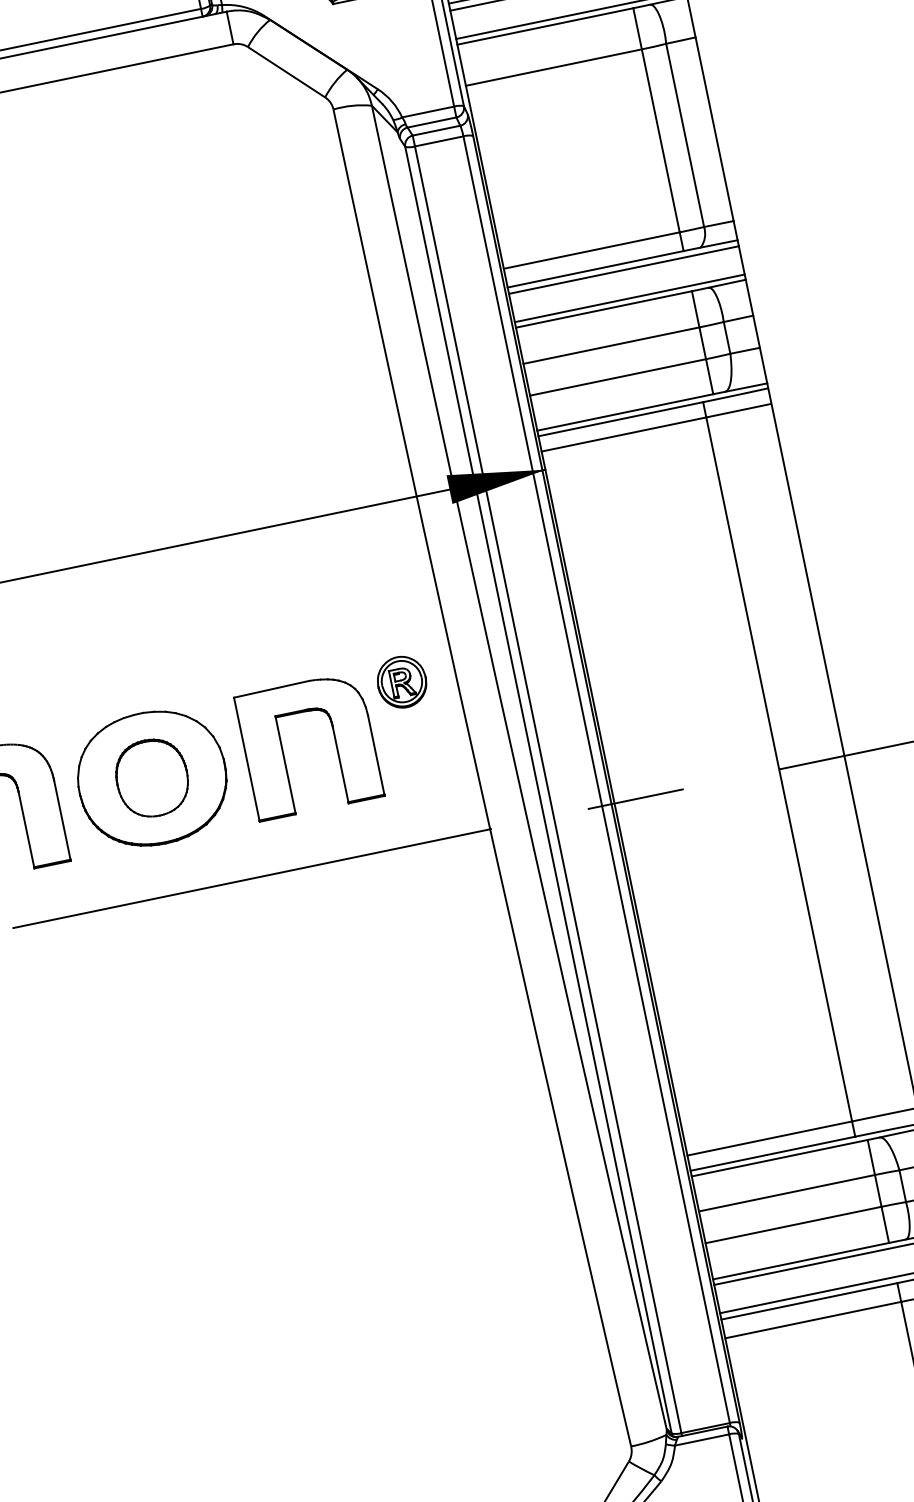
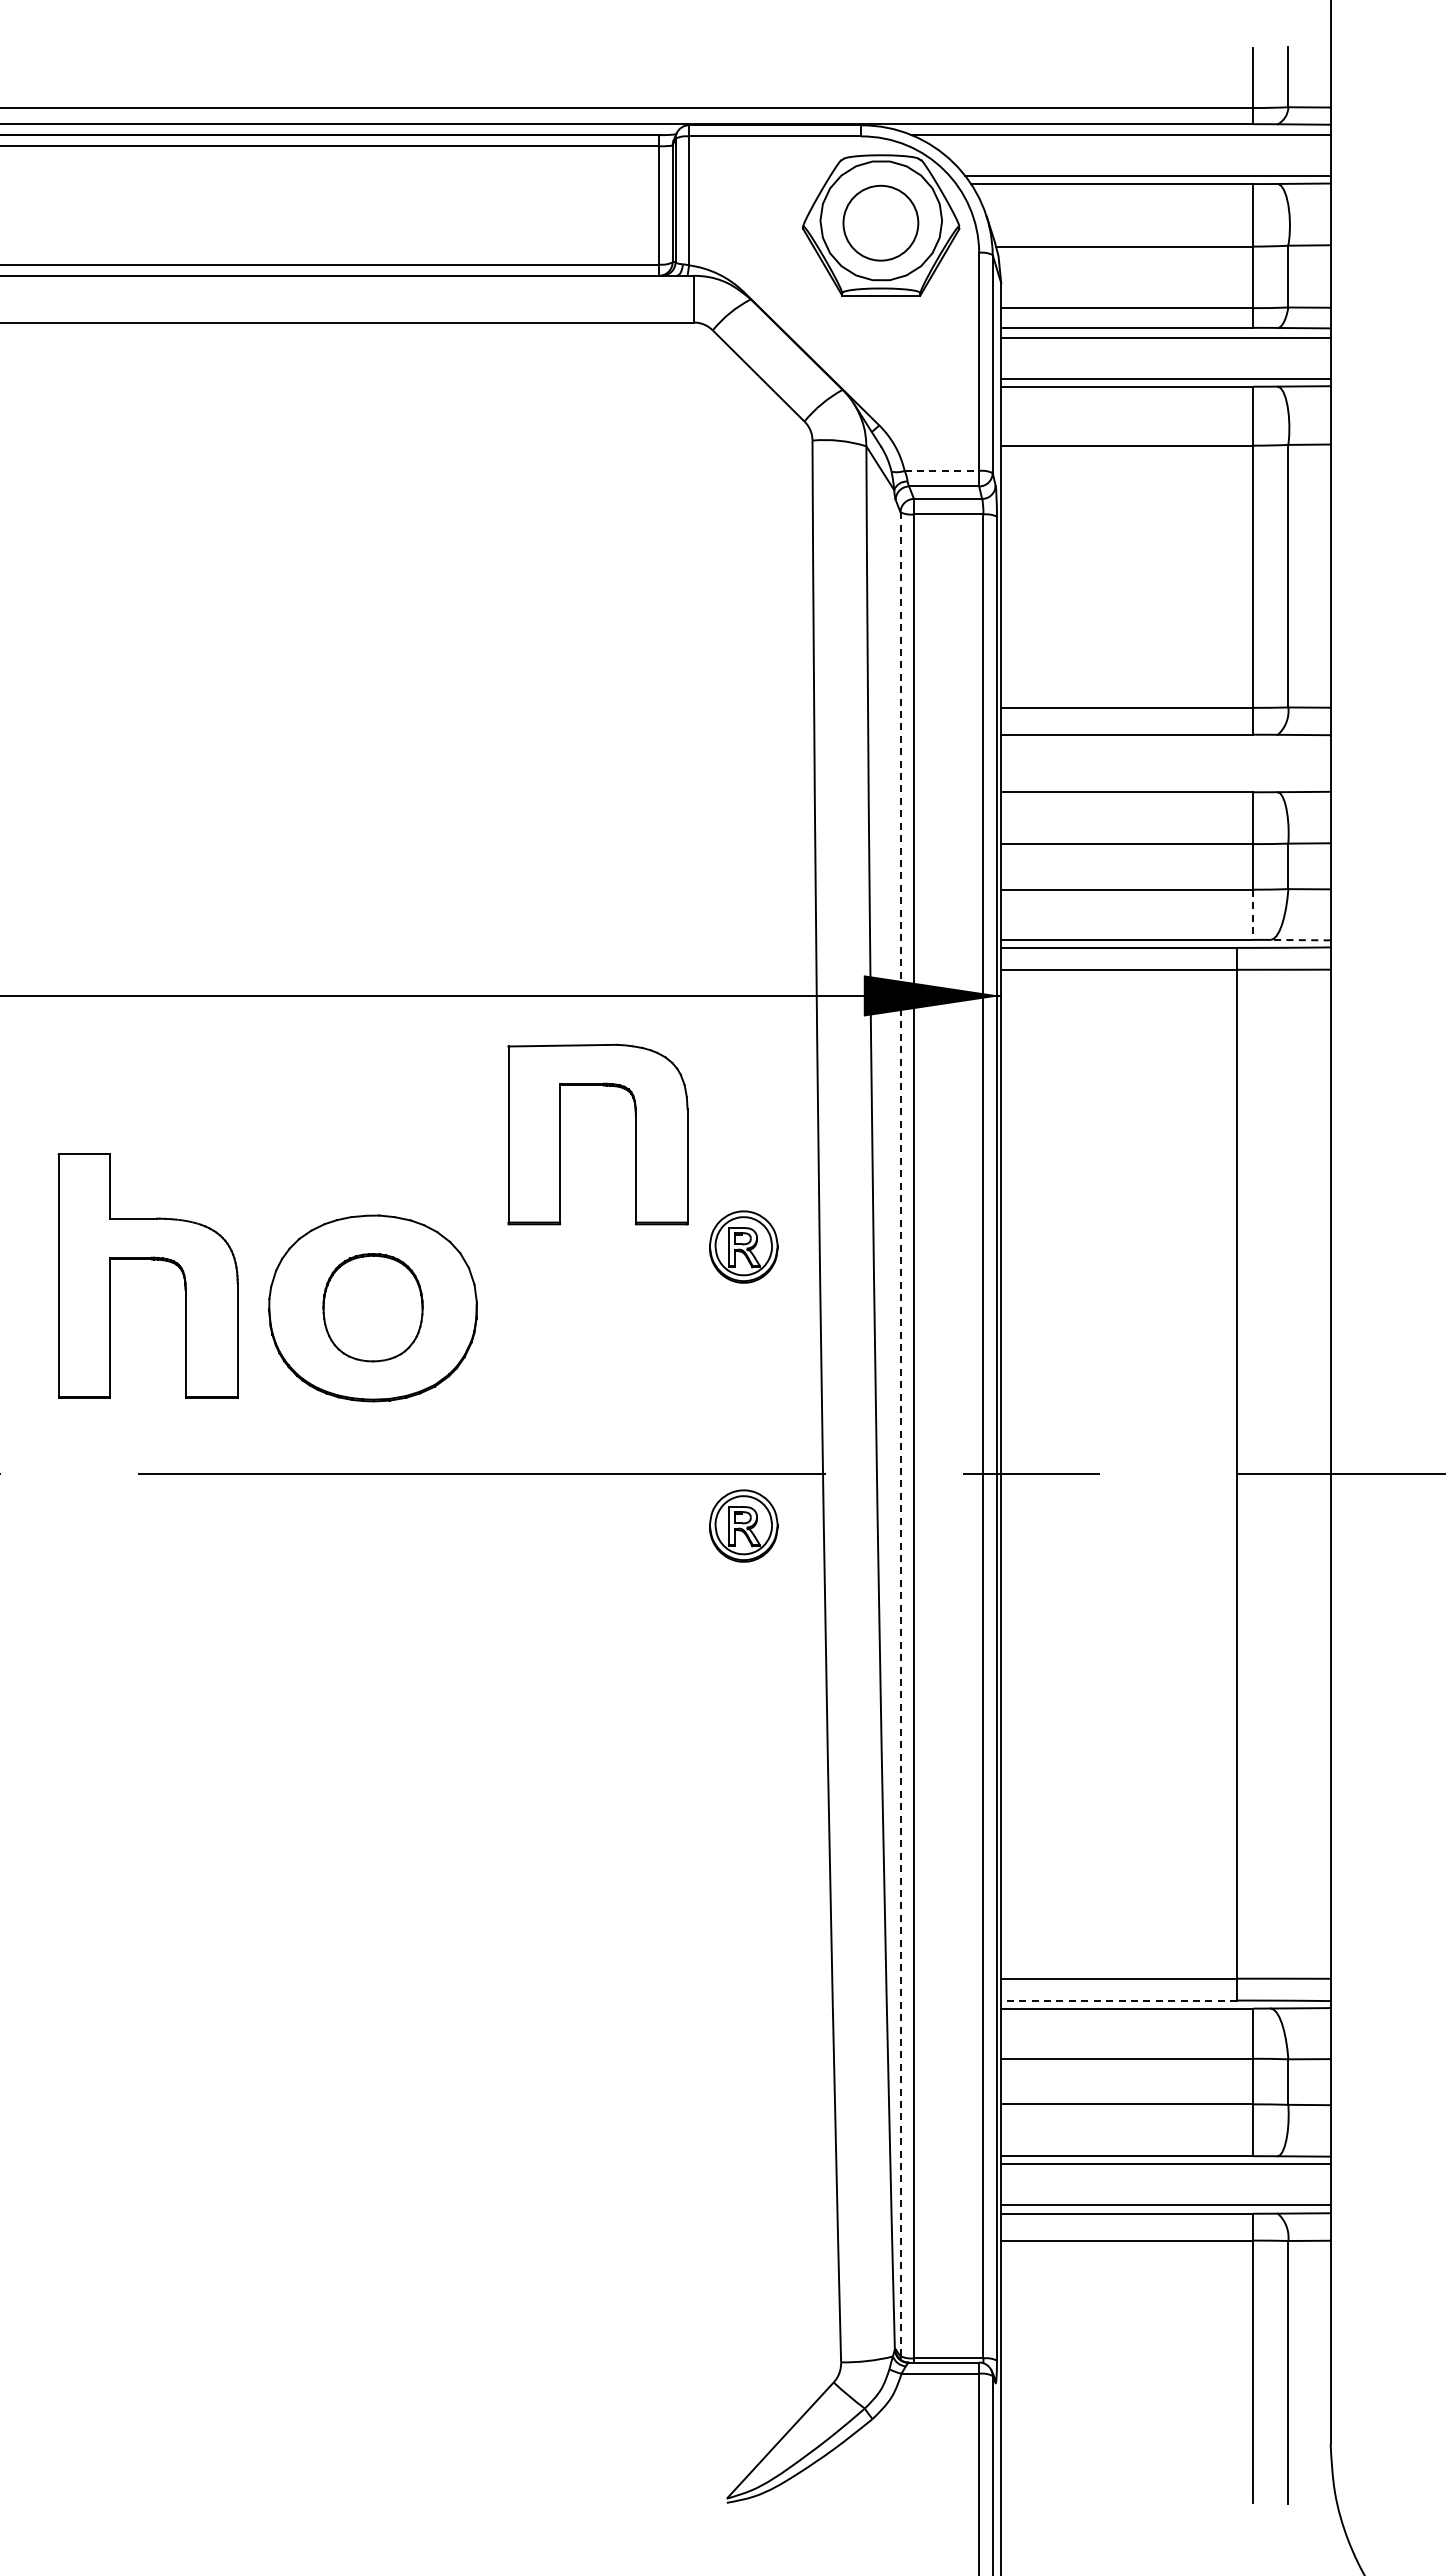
line: (428, 111) -> (942, 470), solid -> dashed
line: (623, 269) -> (1165, 743), removed
line: (629, 298) -> (1165, 784), removed
line: (709, 377) -> (1253, 915), solid -> dashed
line: (746, 387) -> (1300, 940), solid -> dashed
part: (283, 751) -> (560, 1134), moved
line: (538, 790) -> (900, 1434), solid -> dashed
part: (442, 876) -> (743, 1525), added
line: (773, 1153) -> (1119, 2000), solid -> dashed

